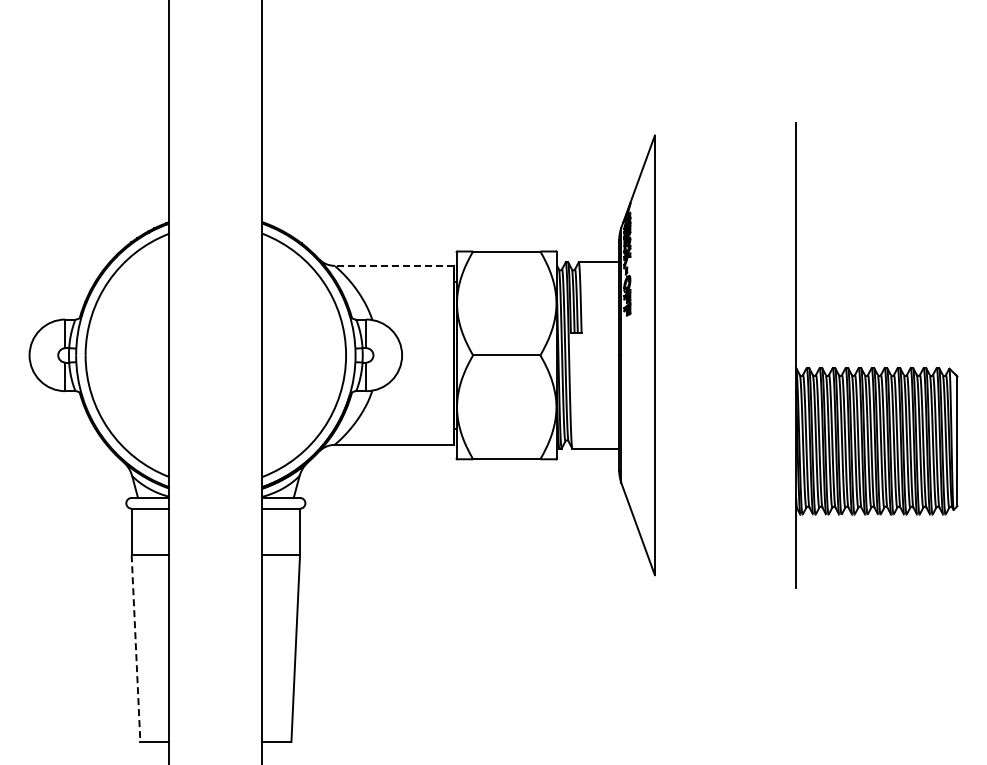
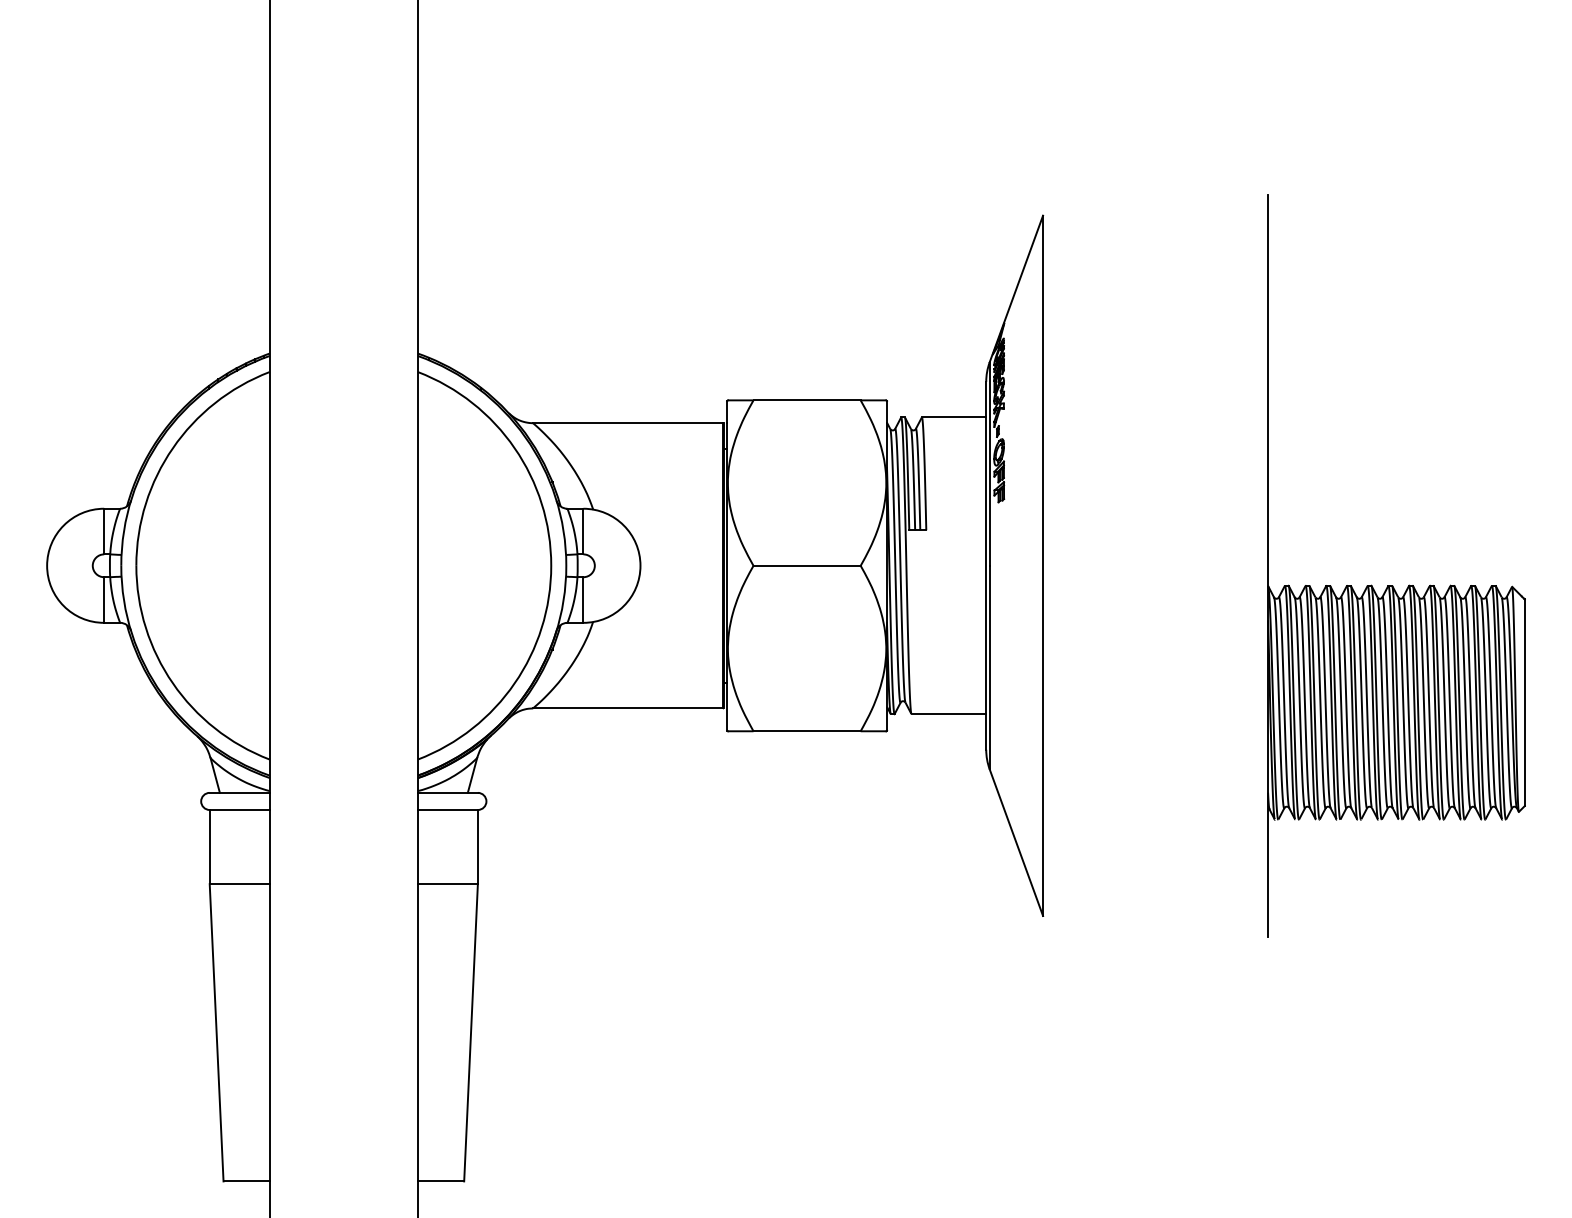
line: (394, 265) -> (628, 422), dashed -> solid
line: (136, 649) -> (217, 1034), dashed -> solid

